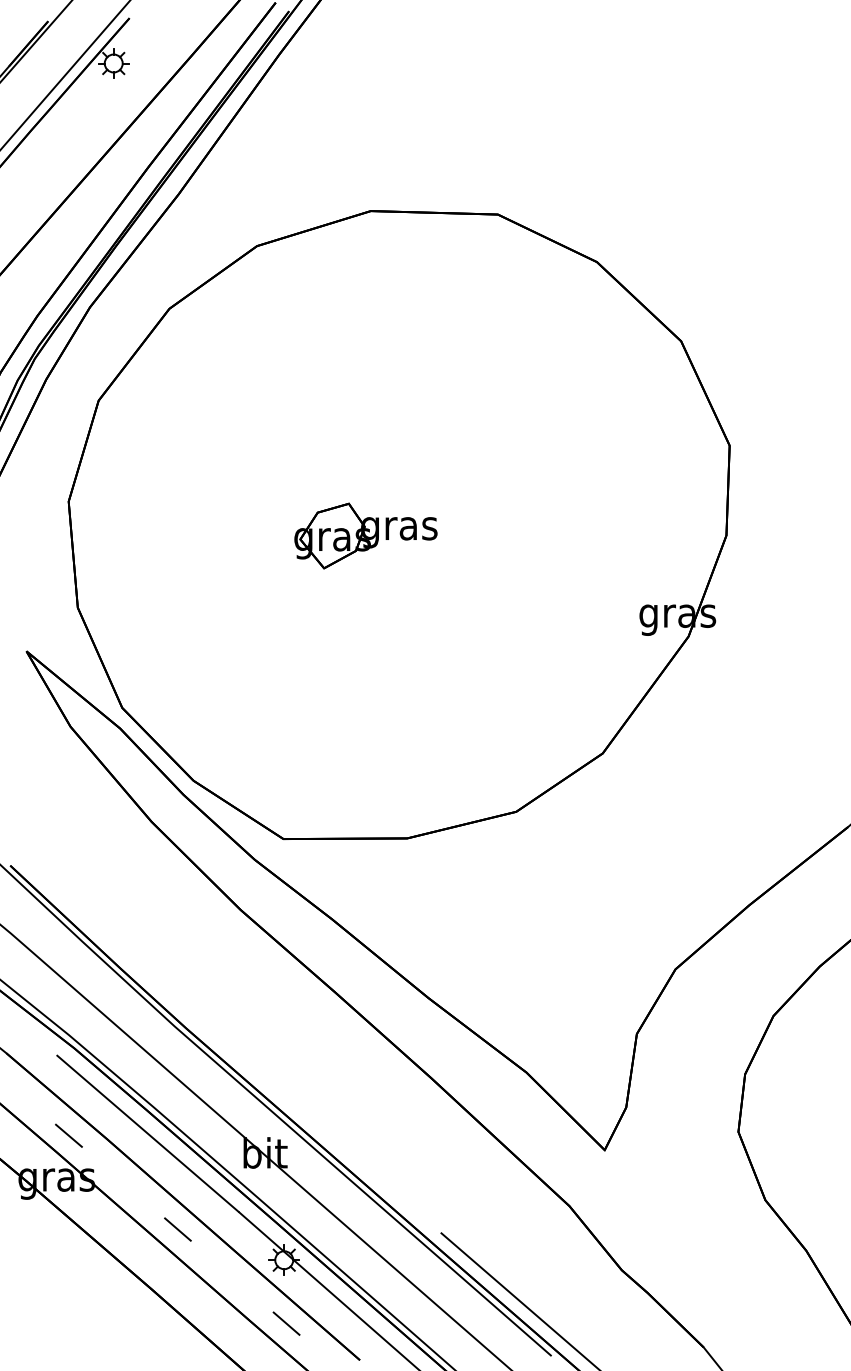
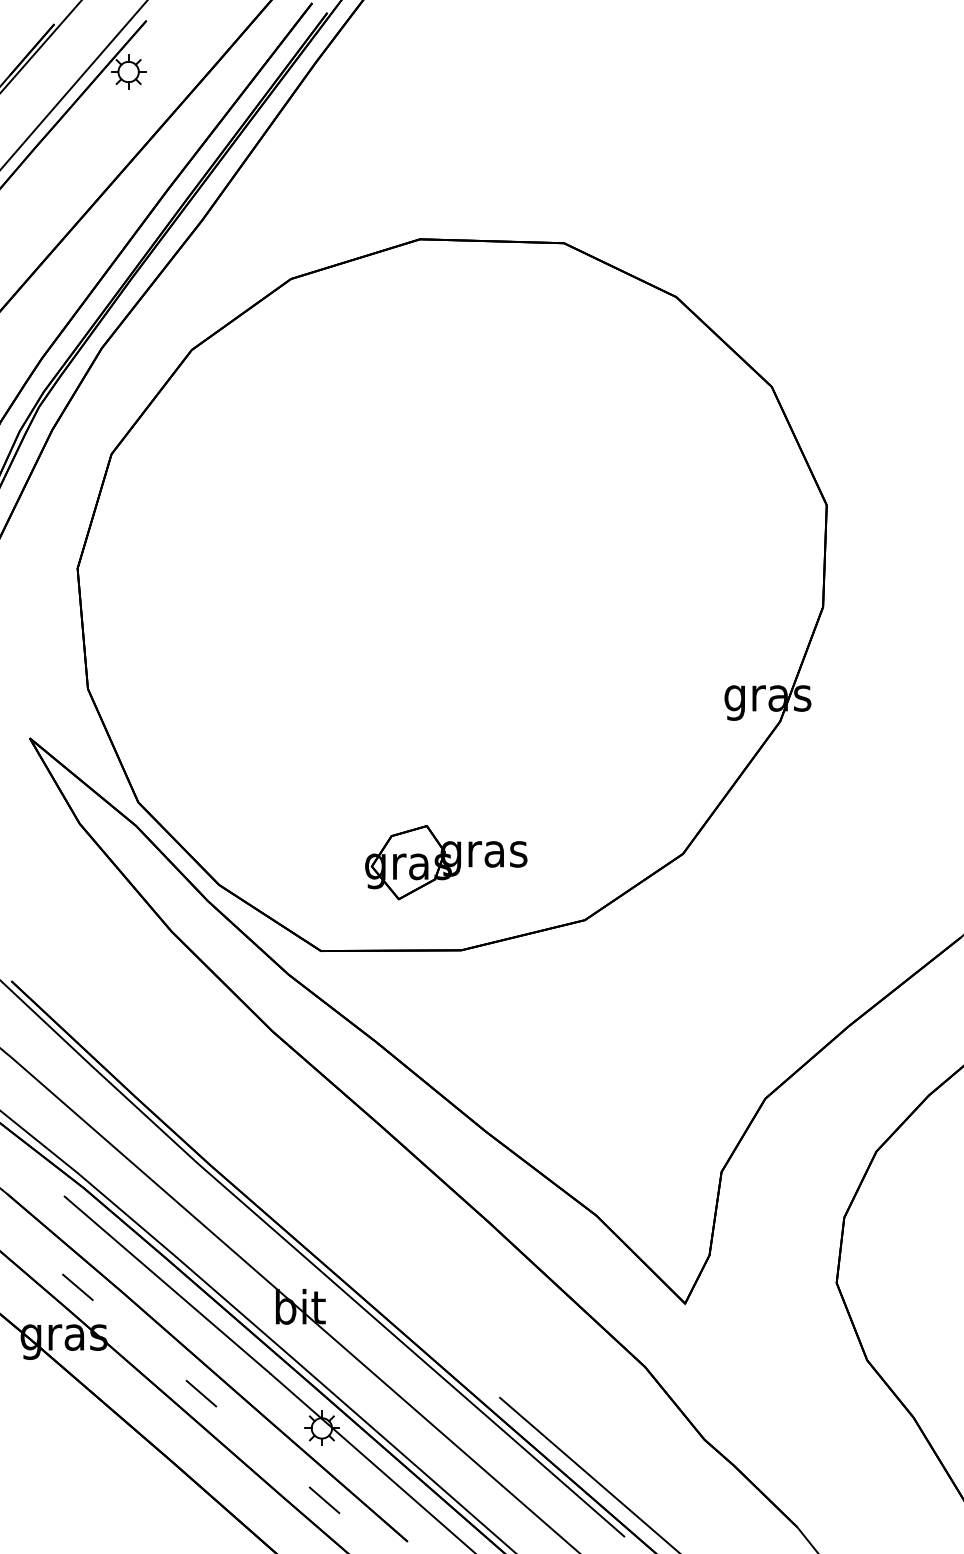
part: (365, 535) -> (445, 862), moved

